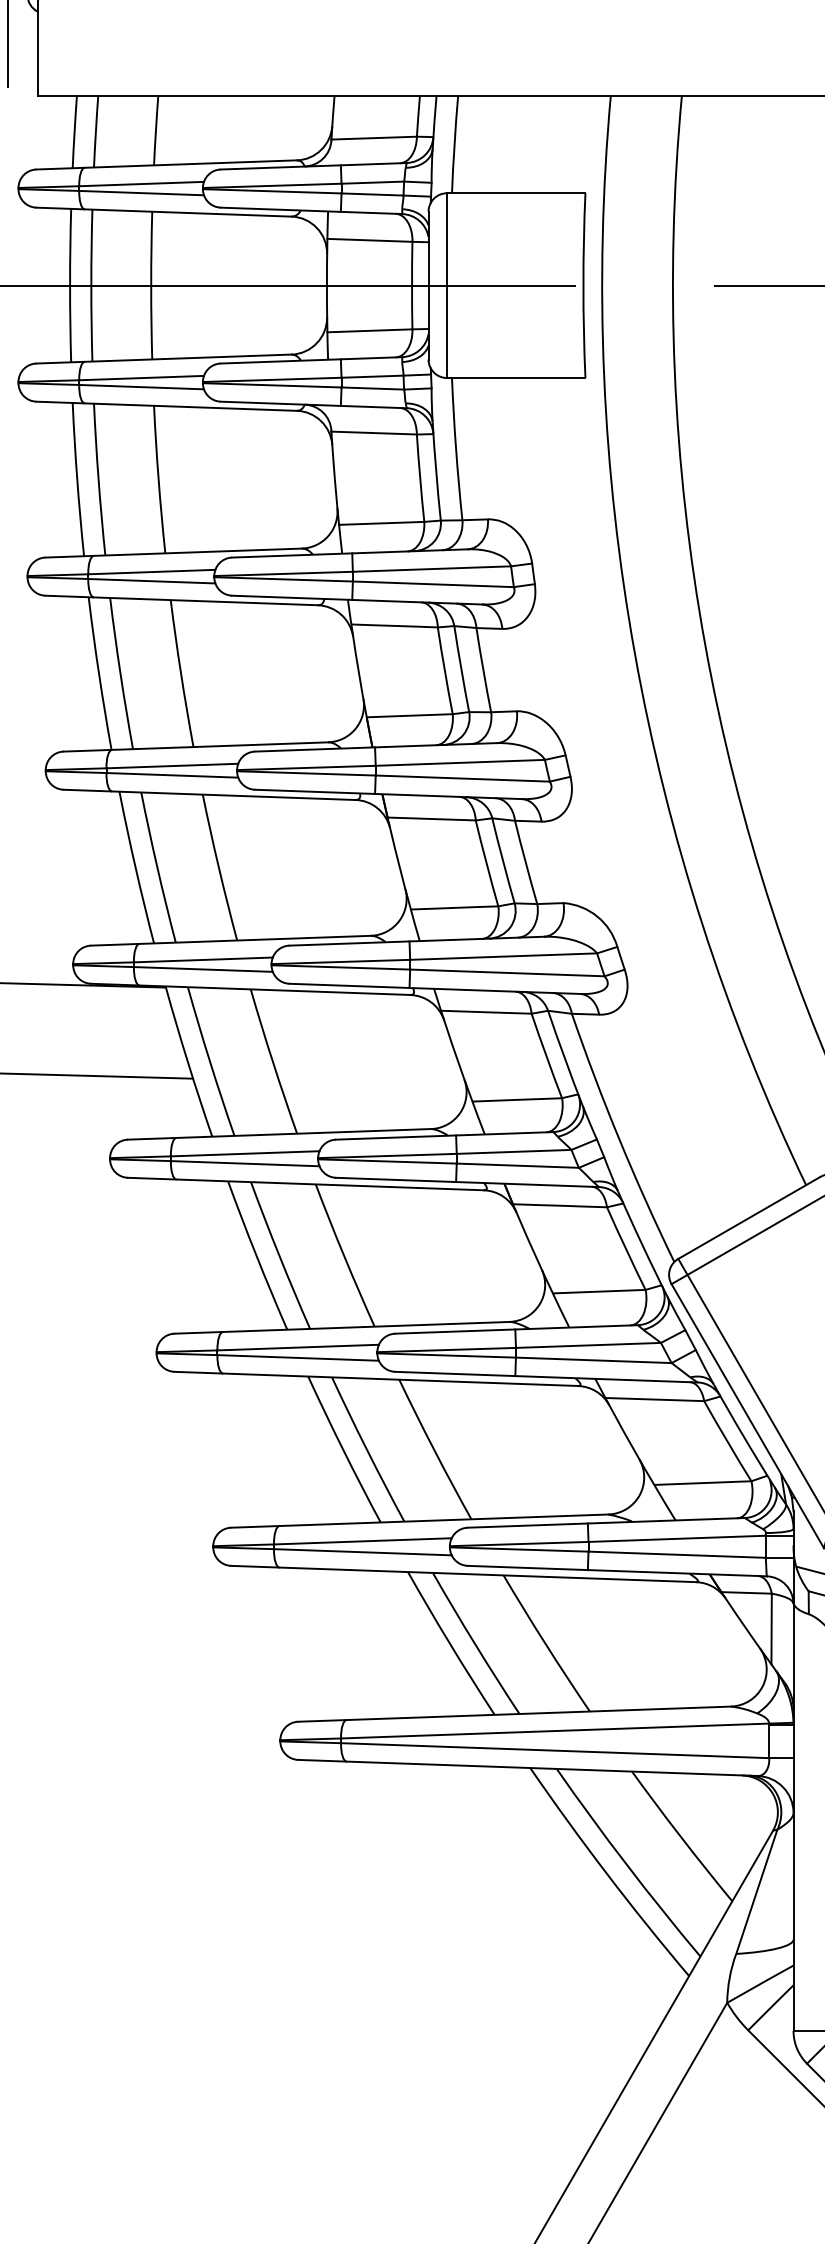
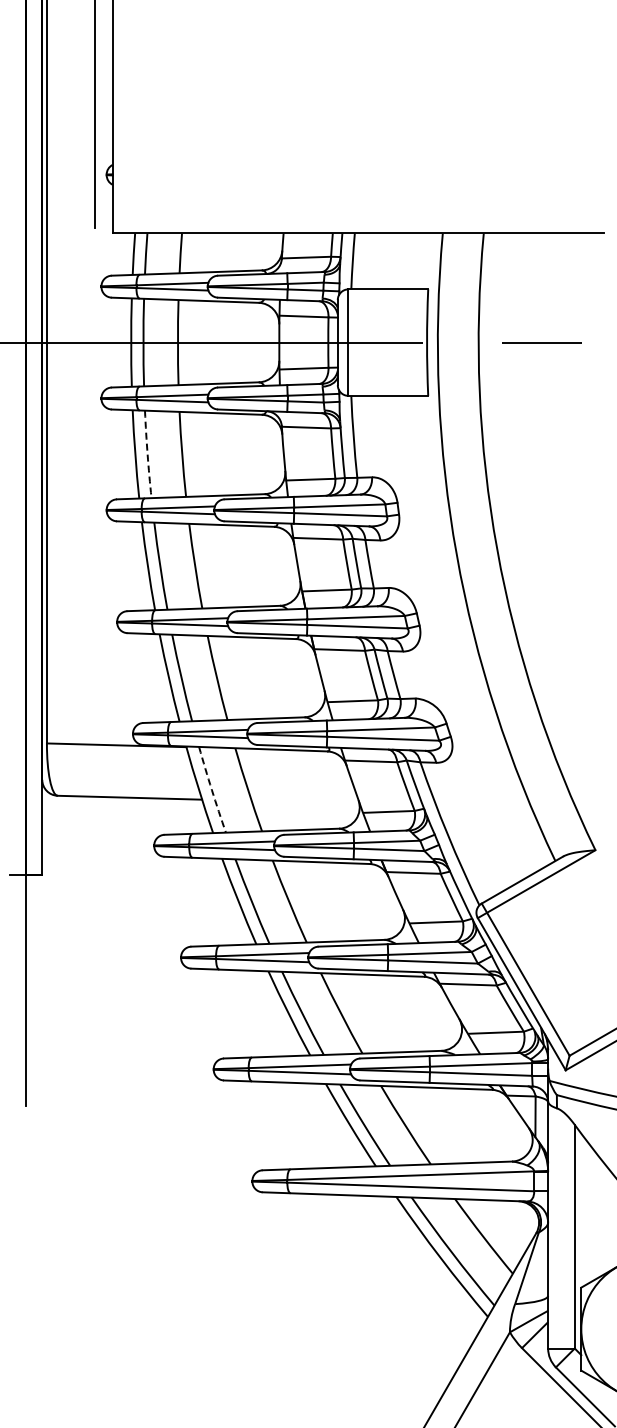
arc: (98, 479) -> (147, 454), solid -> dashed
arc: (209, 1062) -> (211, 790), solid -> dashed

